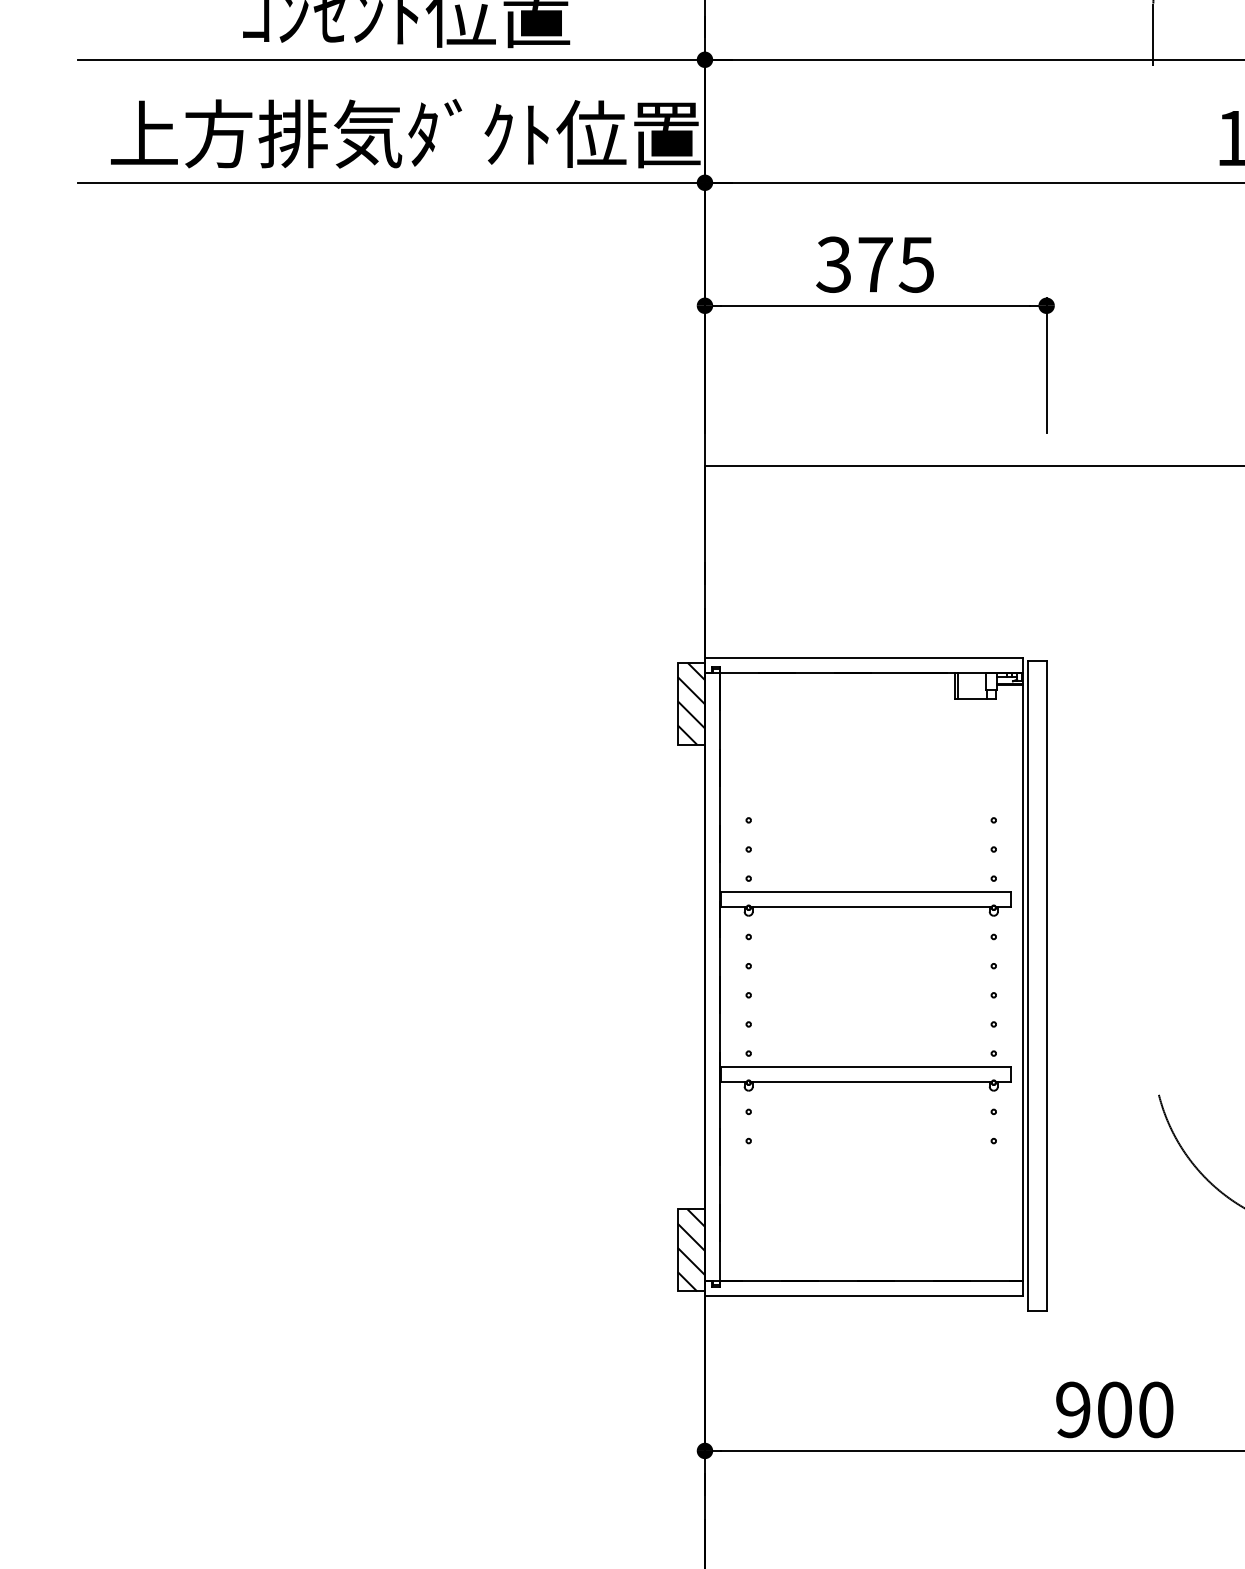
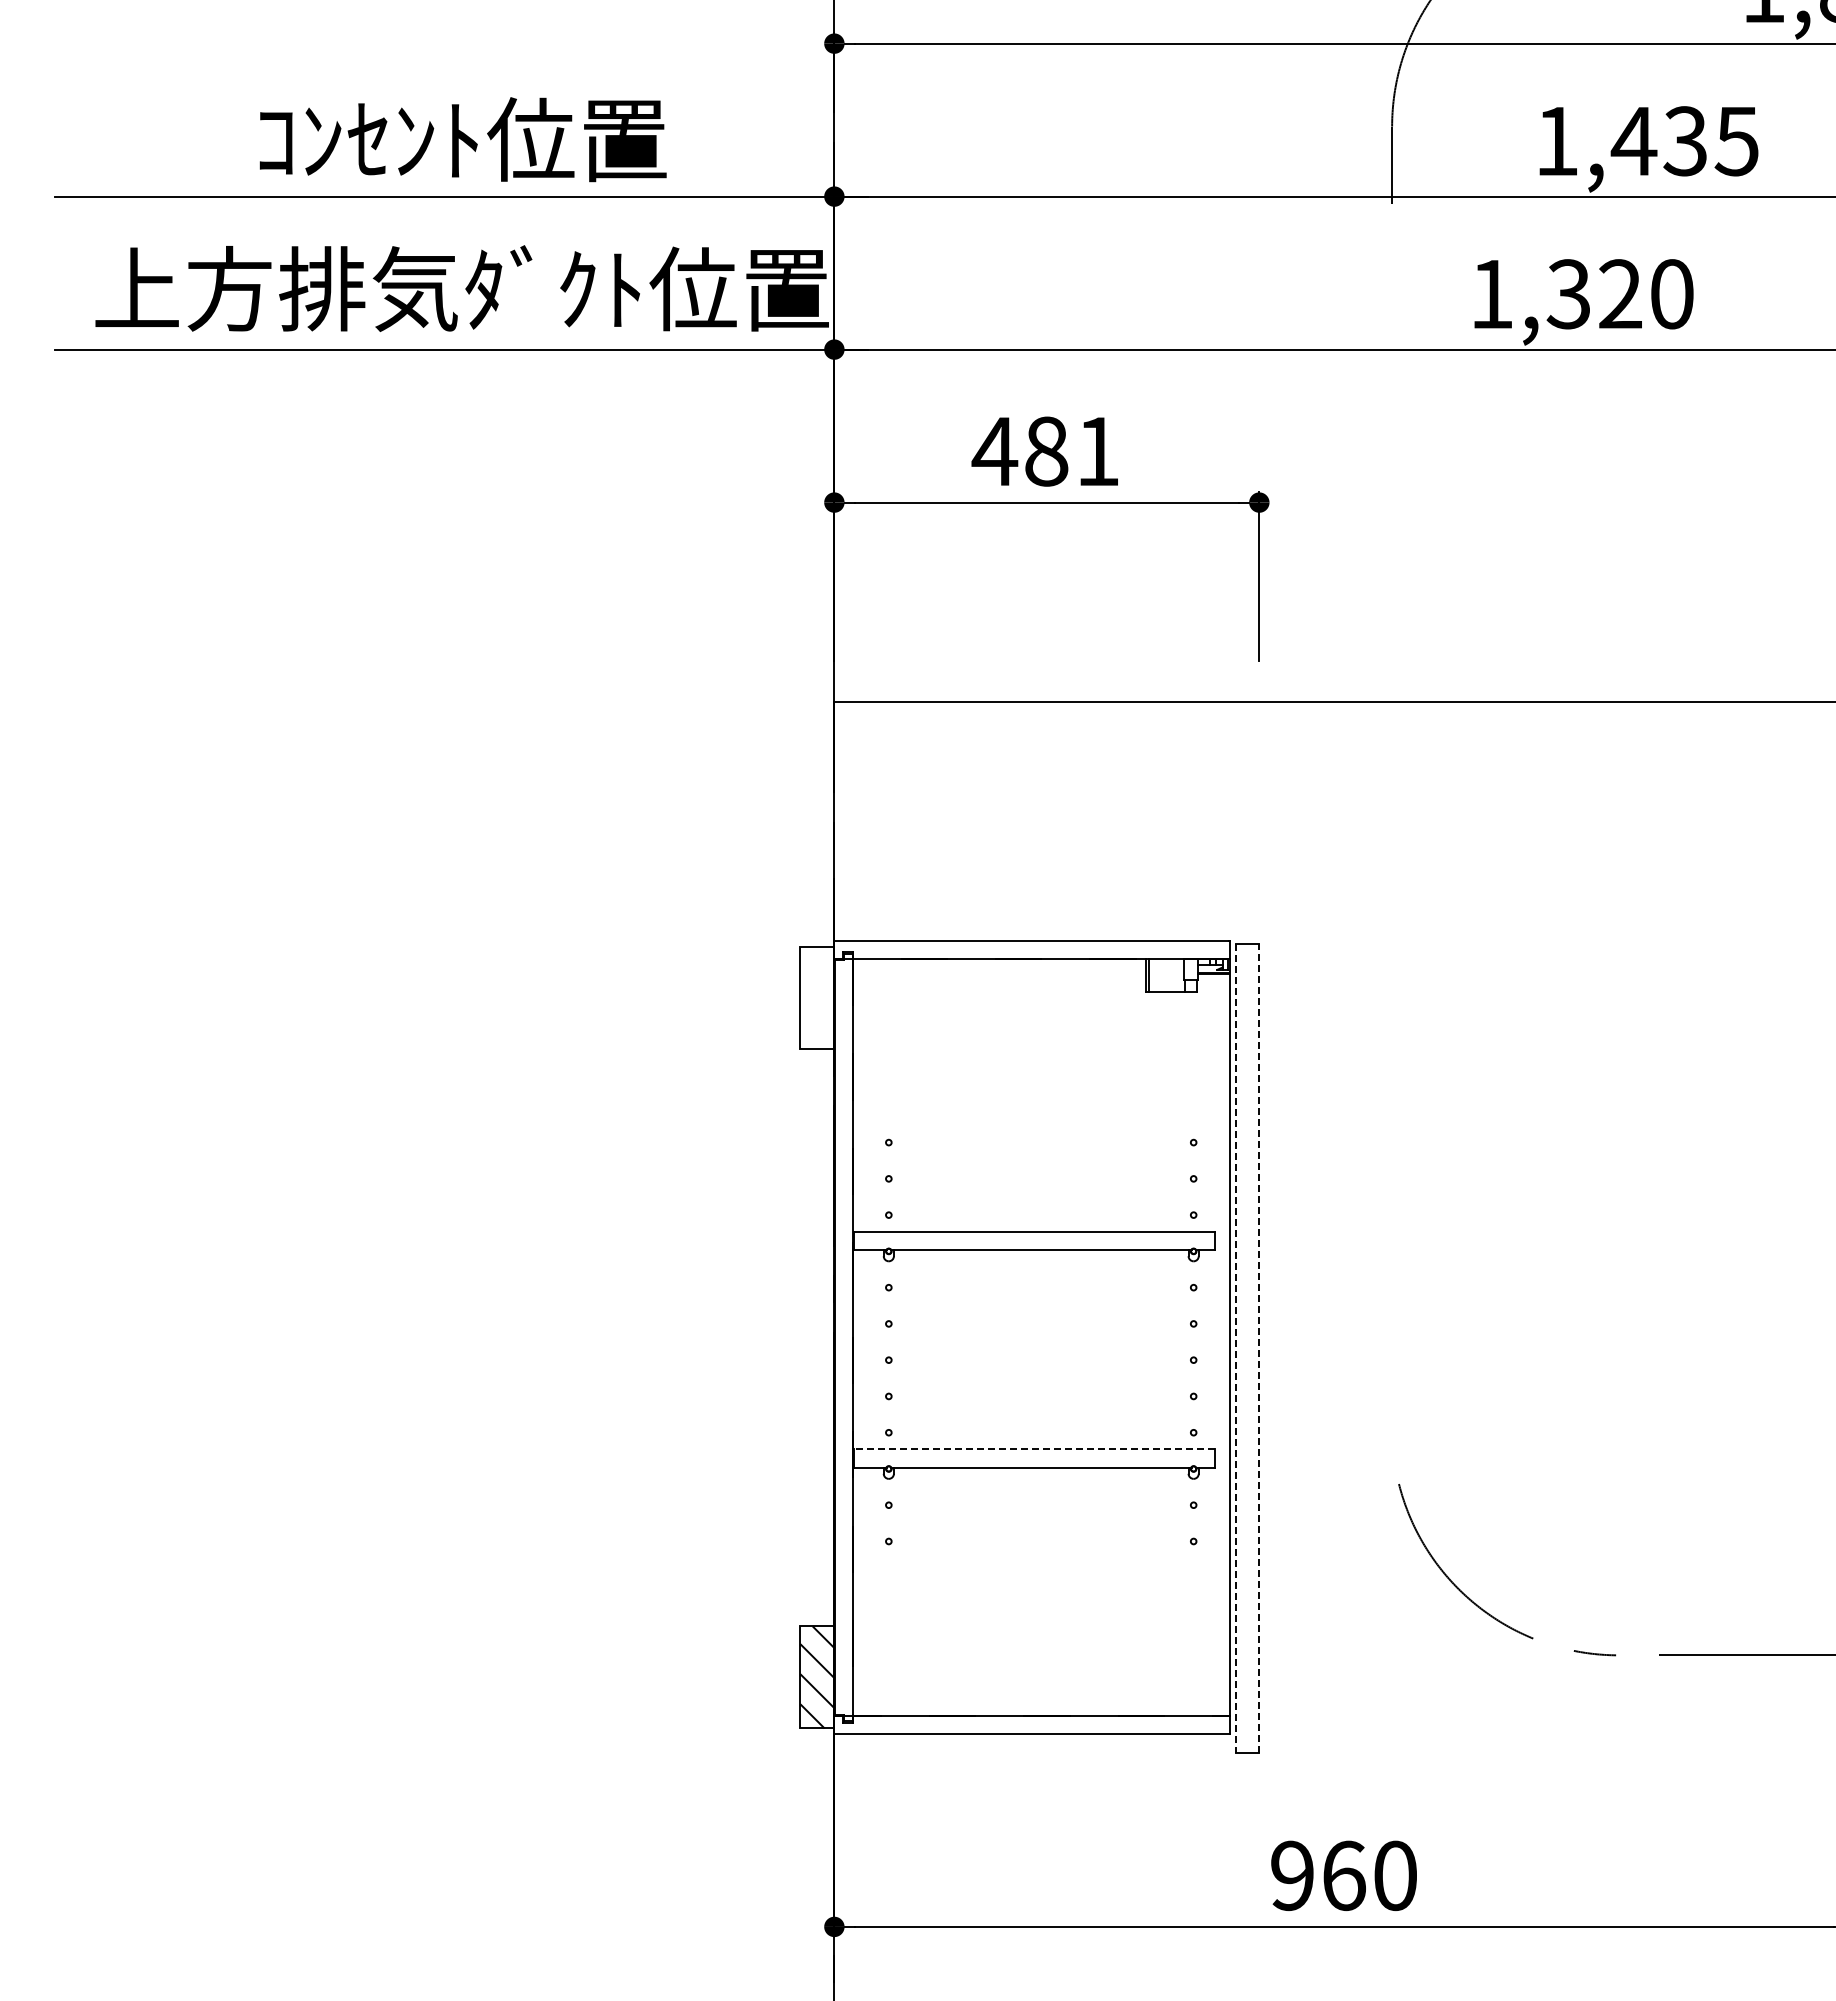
text: (874, 264) -> (1045, 451), 375 -> 481
hatch: (691, 703) -> (817, 997), removed
line: (1027, 985) -> (1235, 1348), solid -> dashed
line: (1046, 985) -> (1259, 1348), solid -> dashed
line: (865, 1067) -> (1033, 1449), solid -> dashed
text: (1115, 1409) -> (1344, 1875), 900 -> 960

